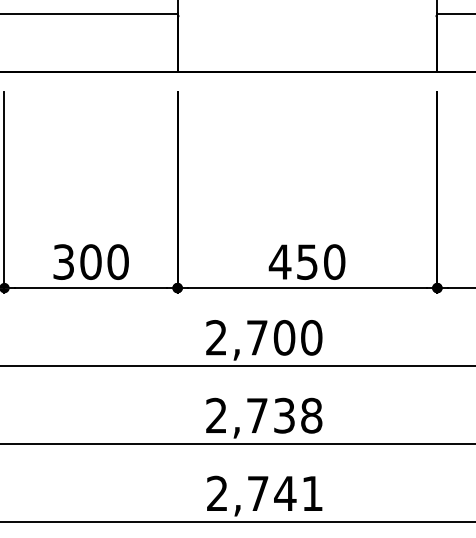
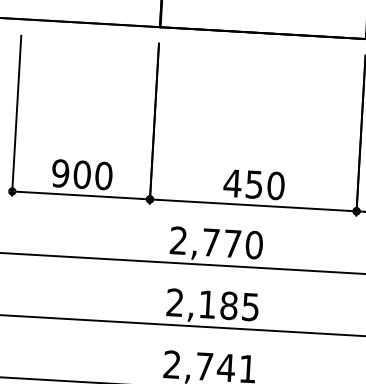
text: (63, 261) -> (60, 173), 300 -> 900
text: (284, 337) -> (232, 243), 2,700 -> 2,770
text: (284, 415) -> (229, 305), 2,738 -> 2,185

